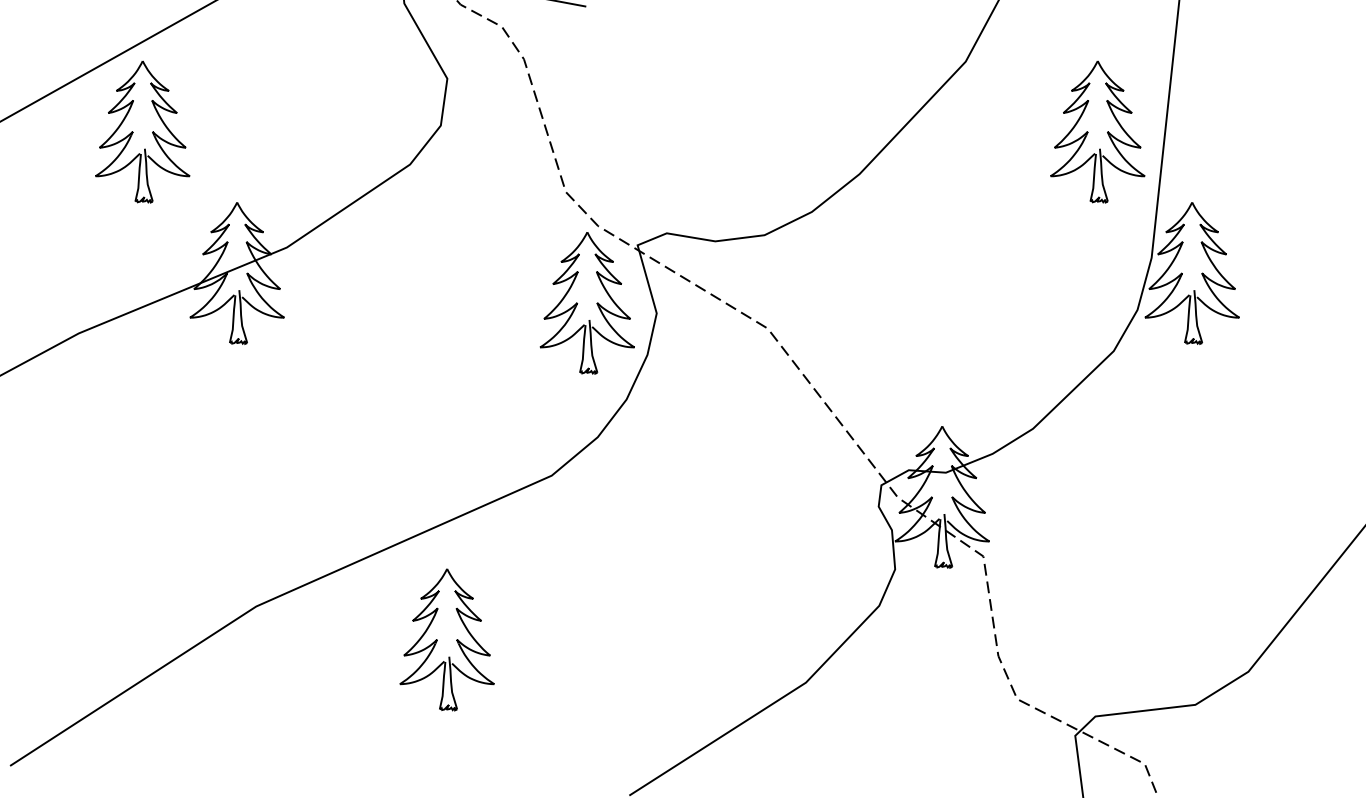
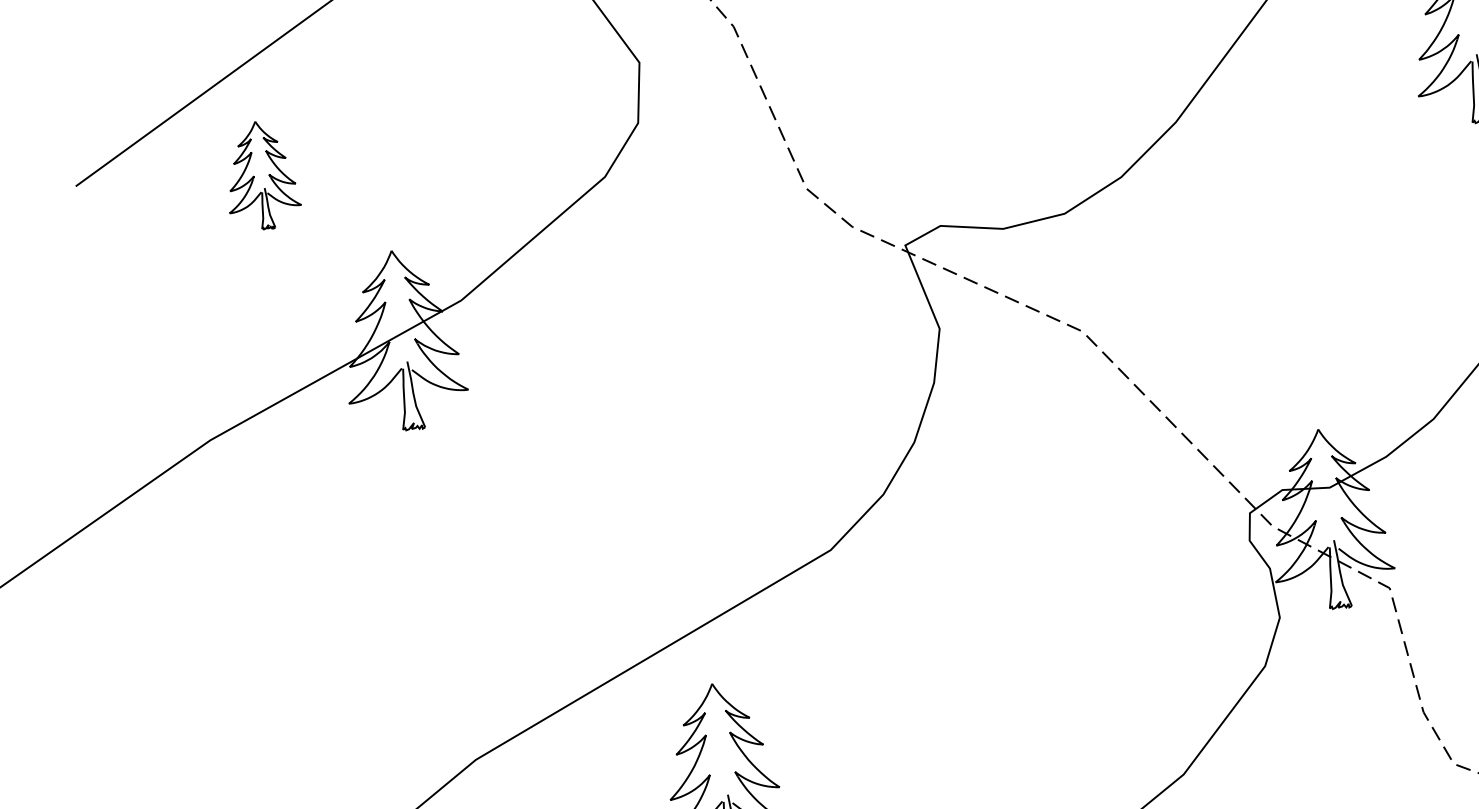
part: (142, 131) -> (261, 174), size x0.6
part: (586, 303) -> (849, 326), removed

